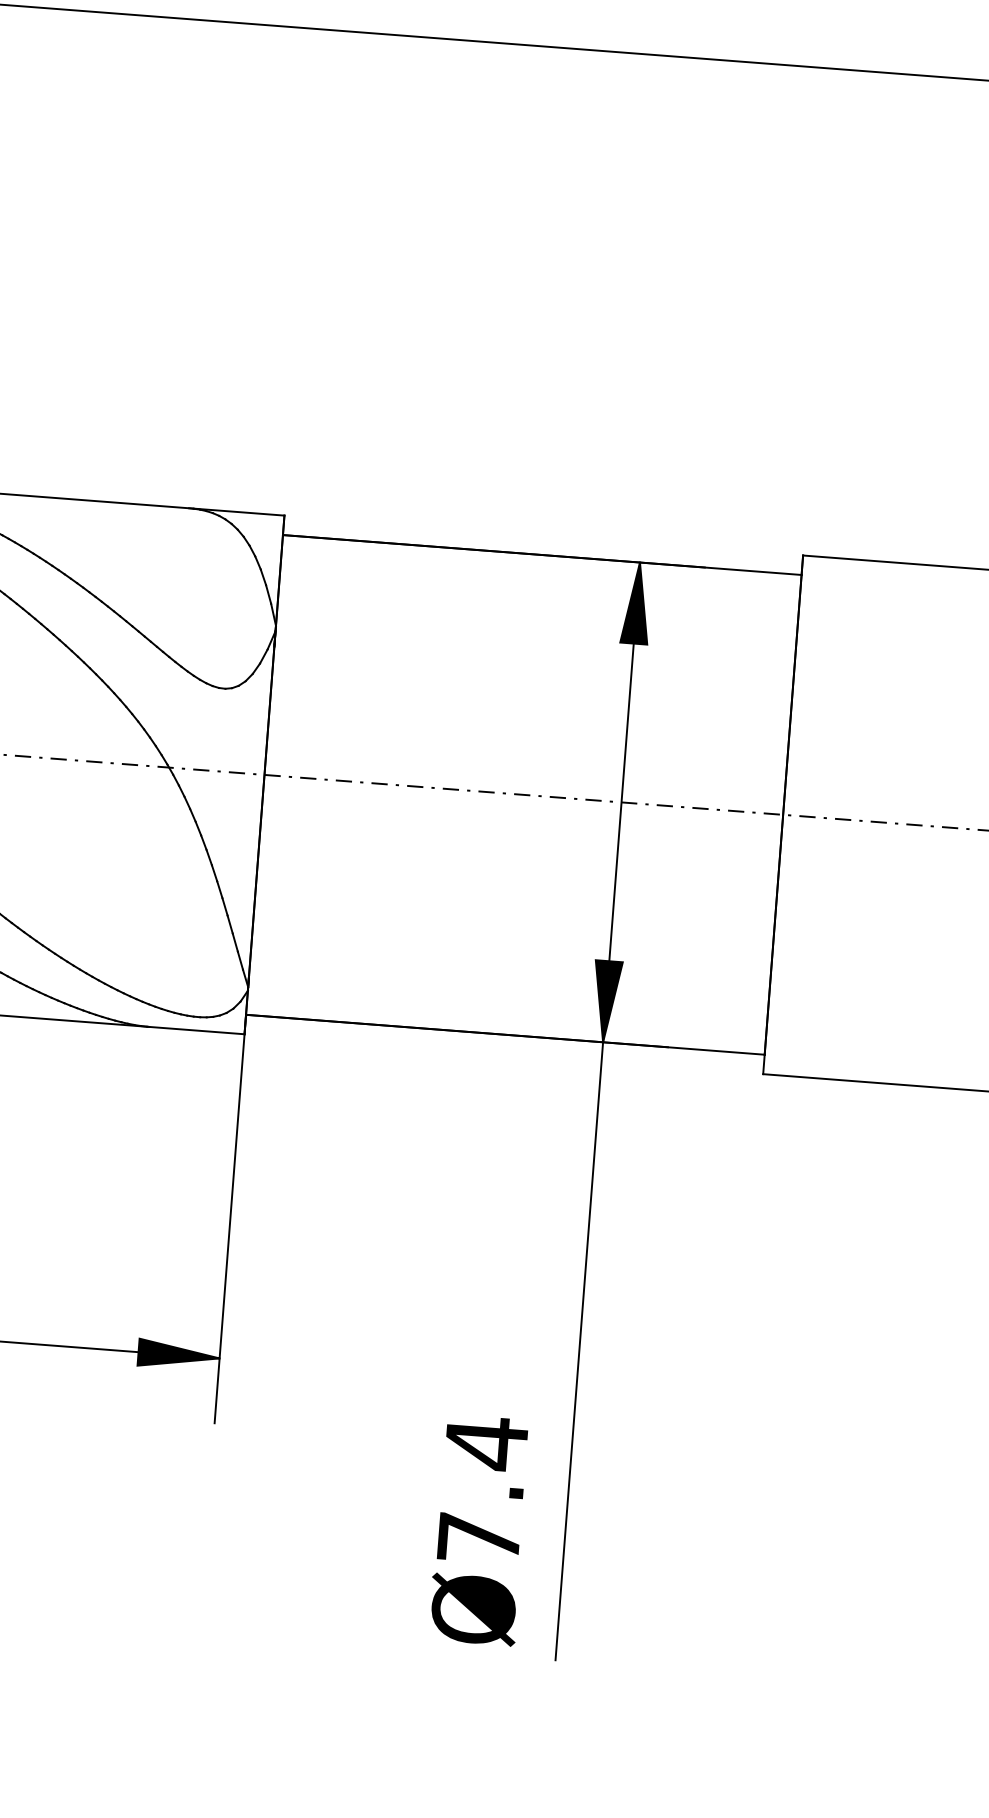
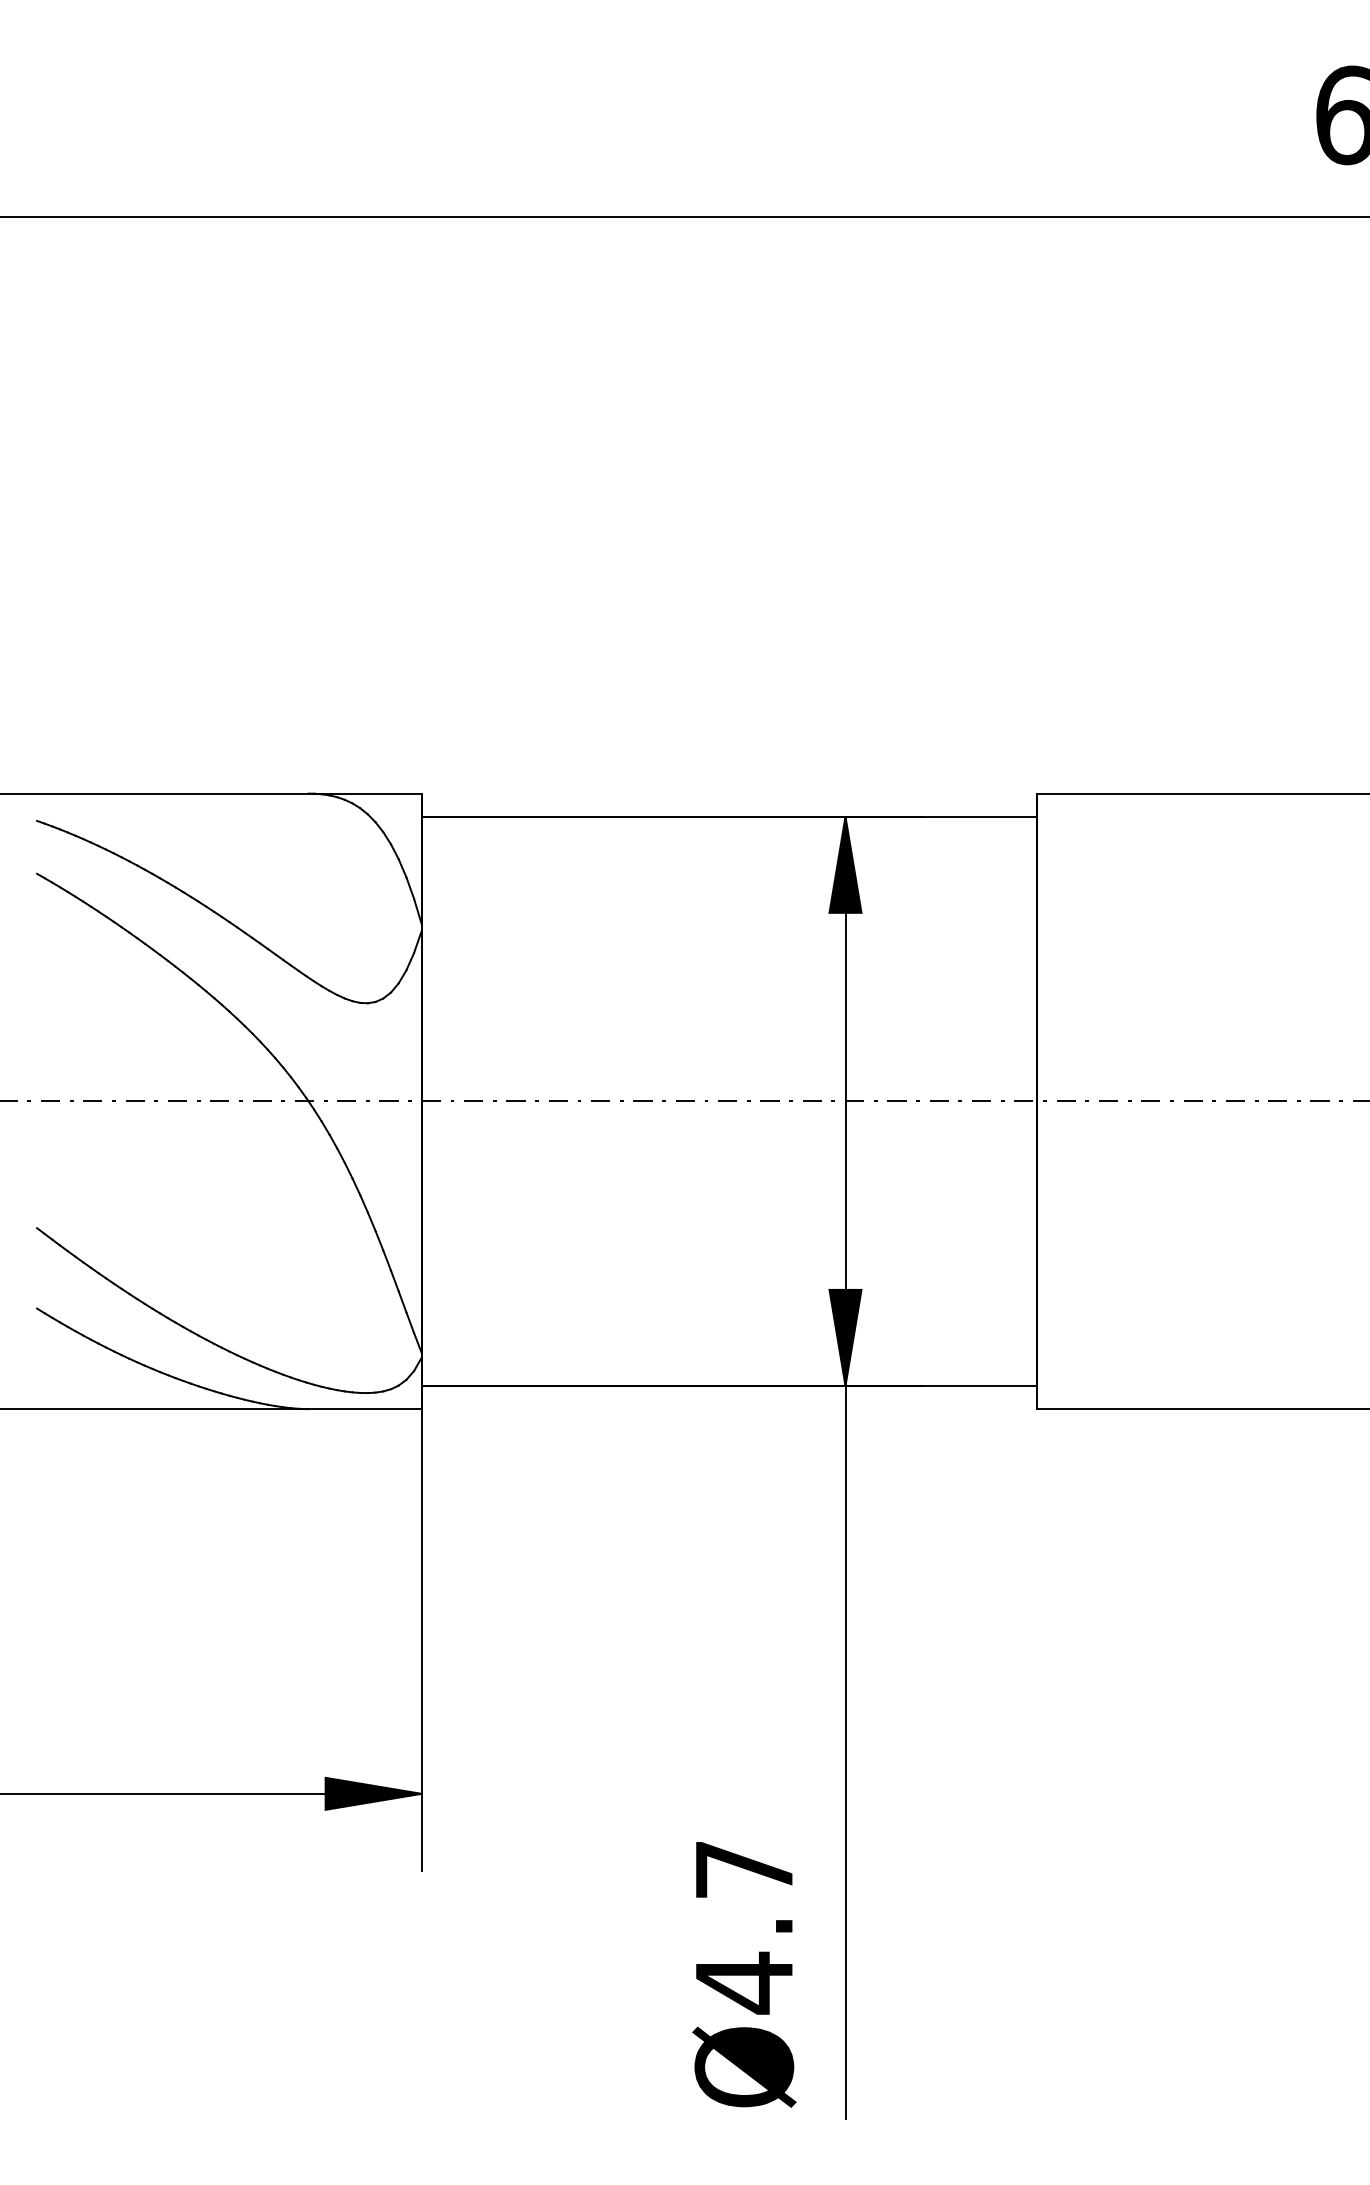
text: (482, 1491) -> (744, 1926), Ø7.4 -> Ø4.7

